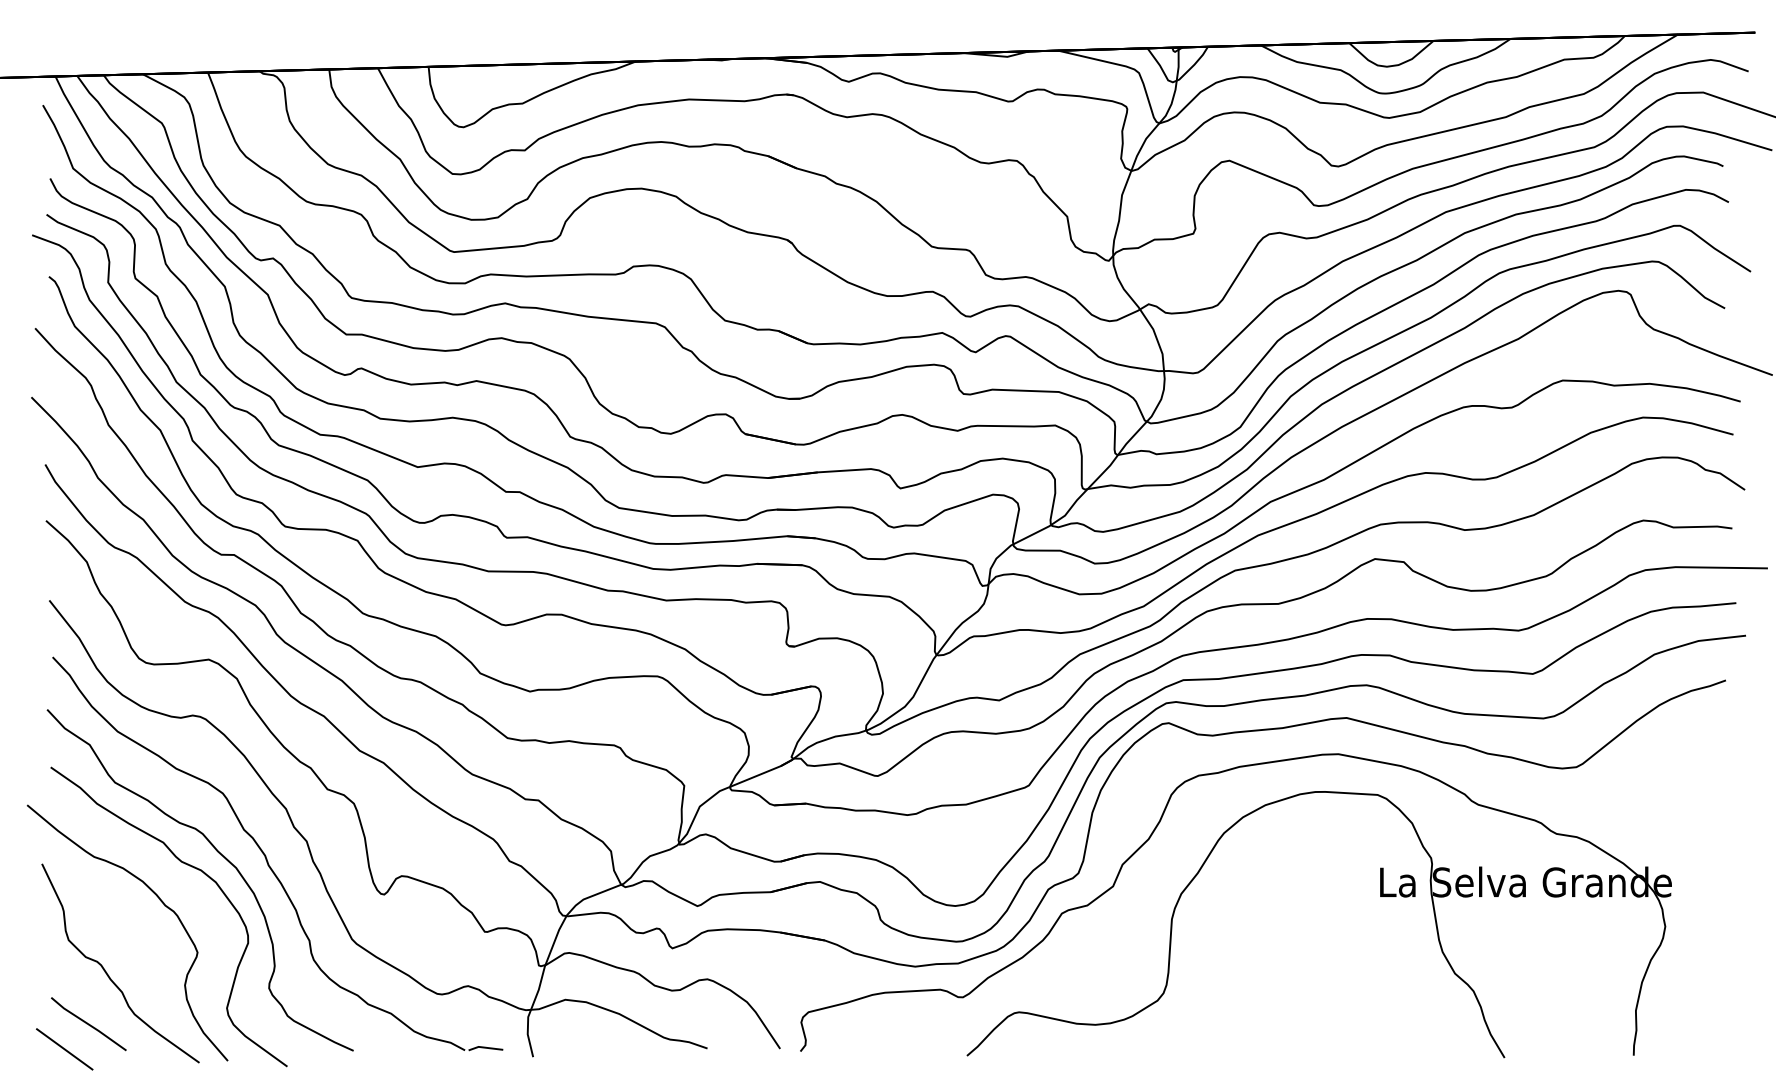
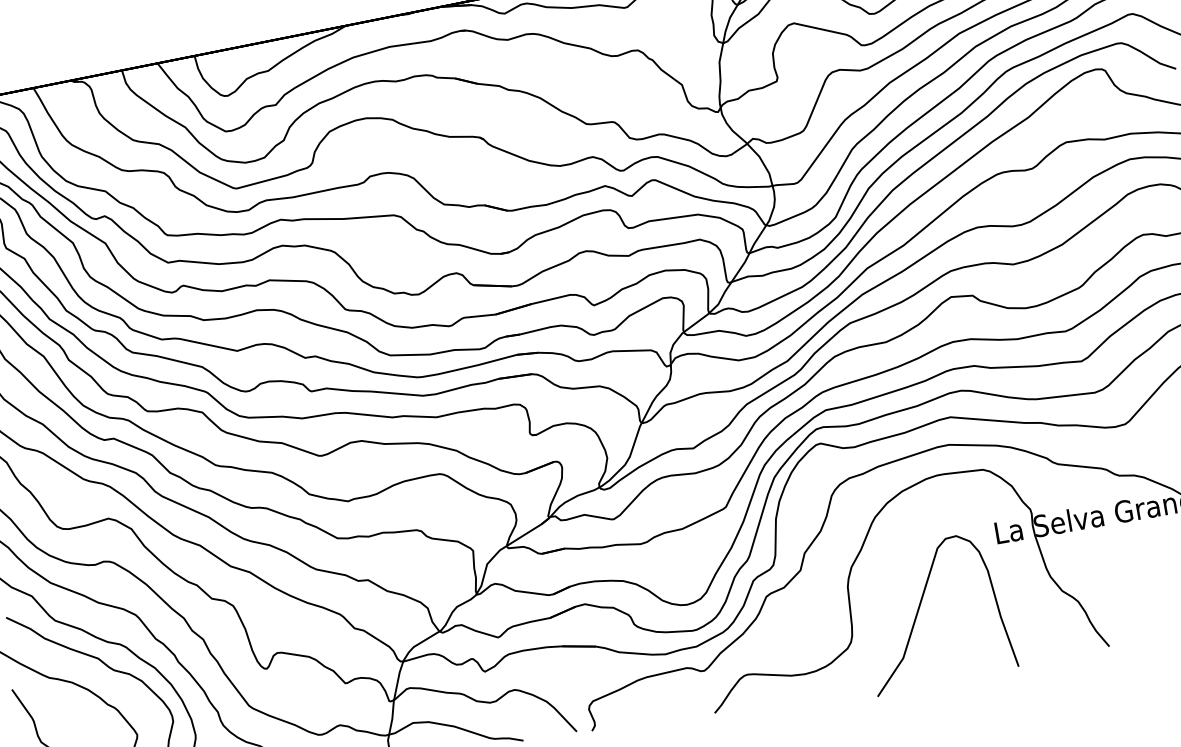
part: (1262, 963) -> (919, 608), added

